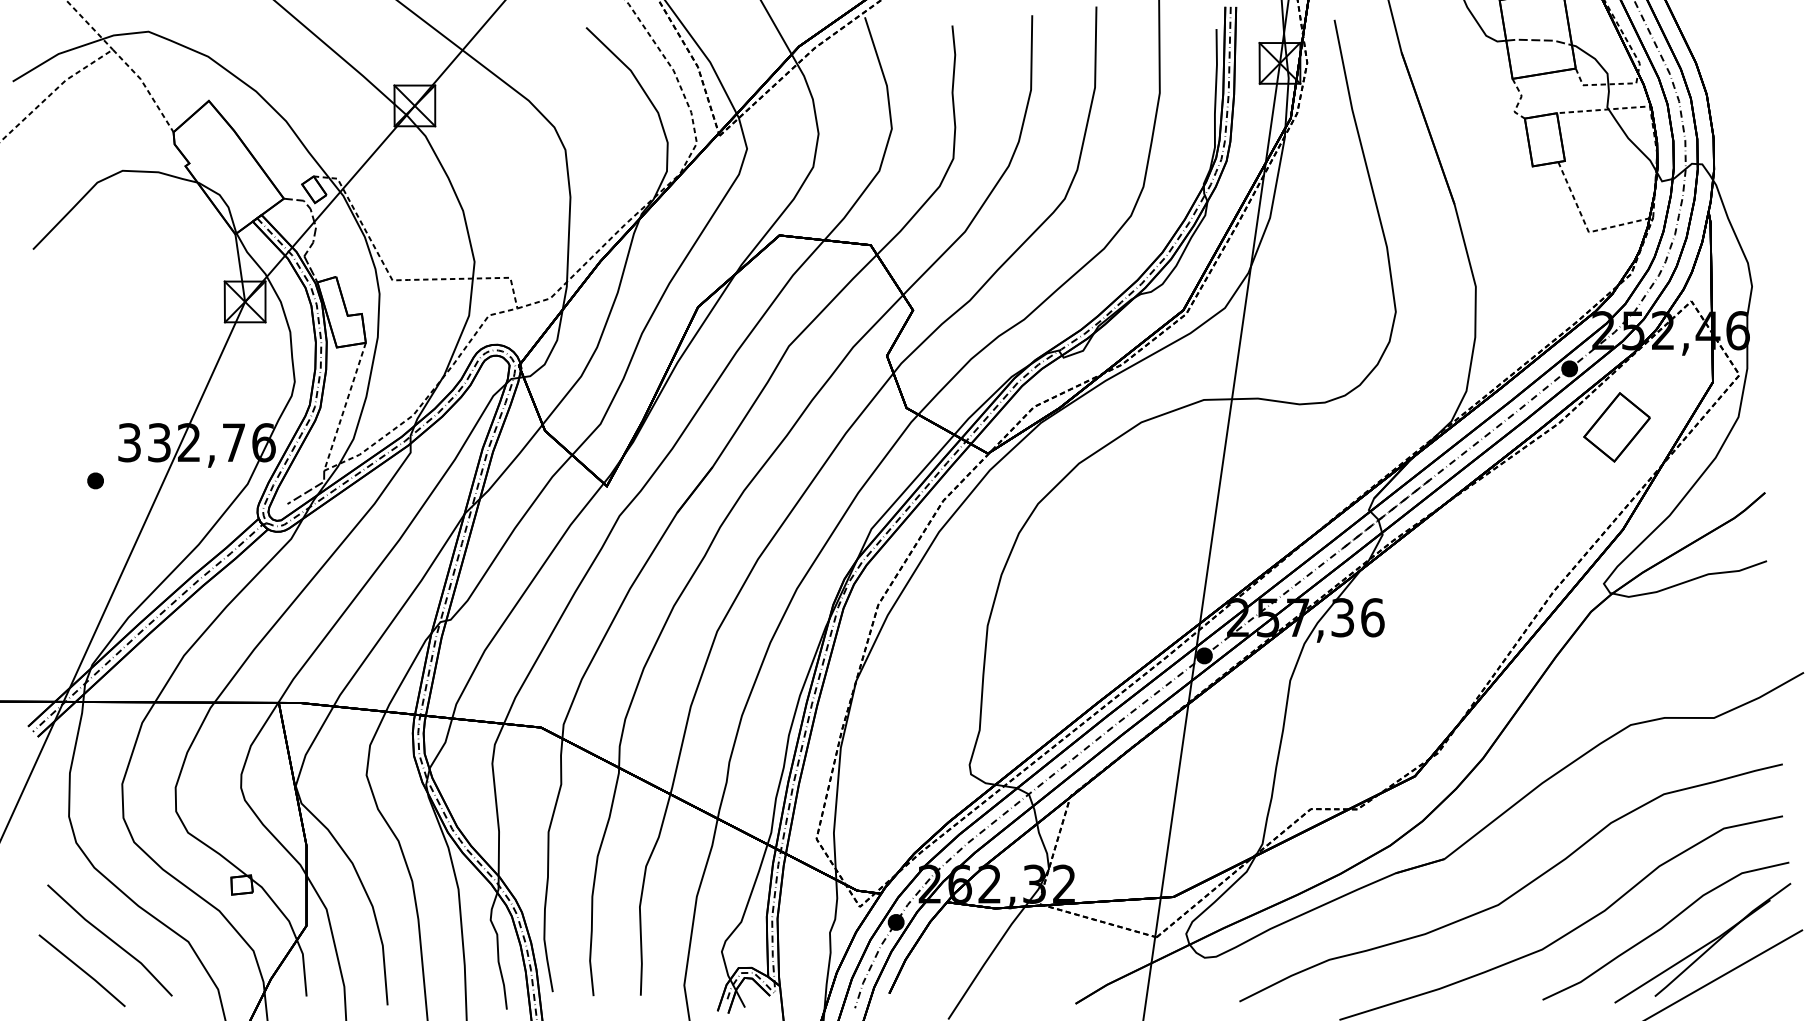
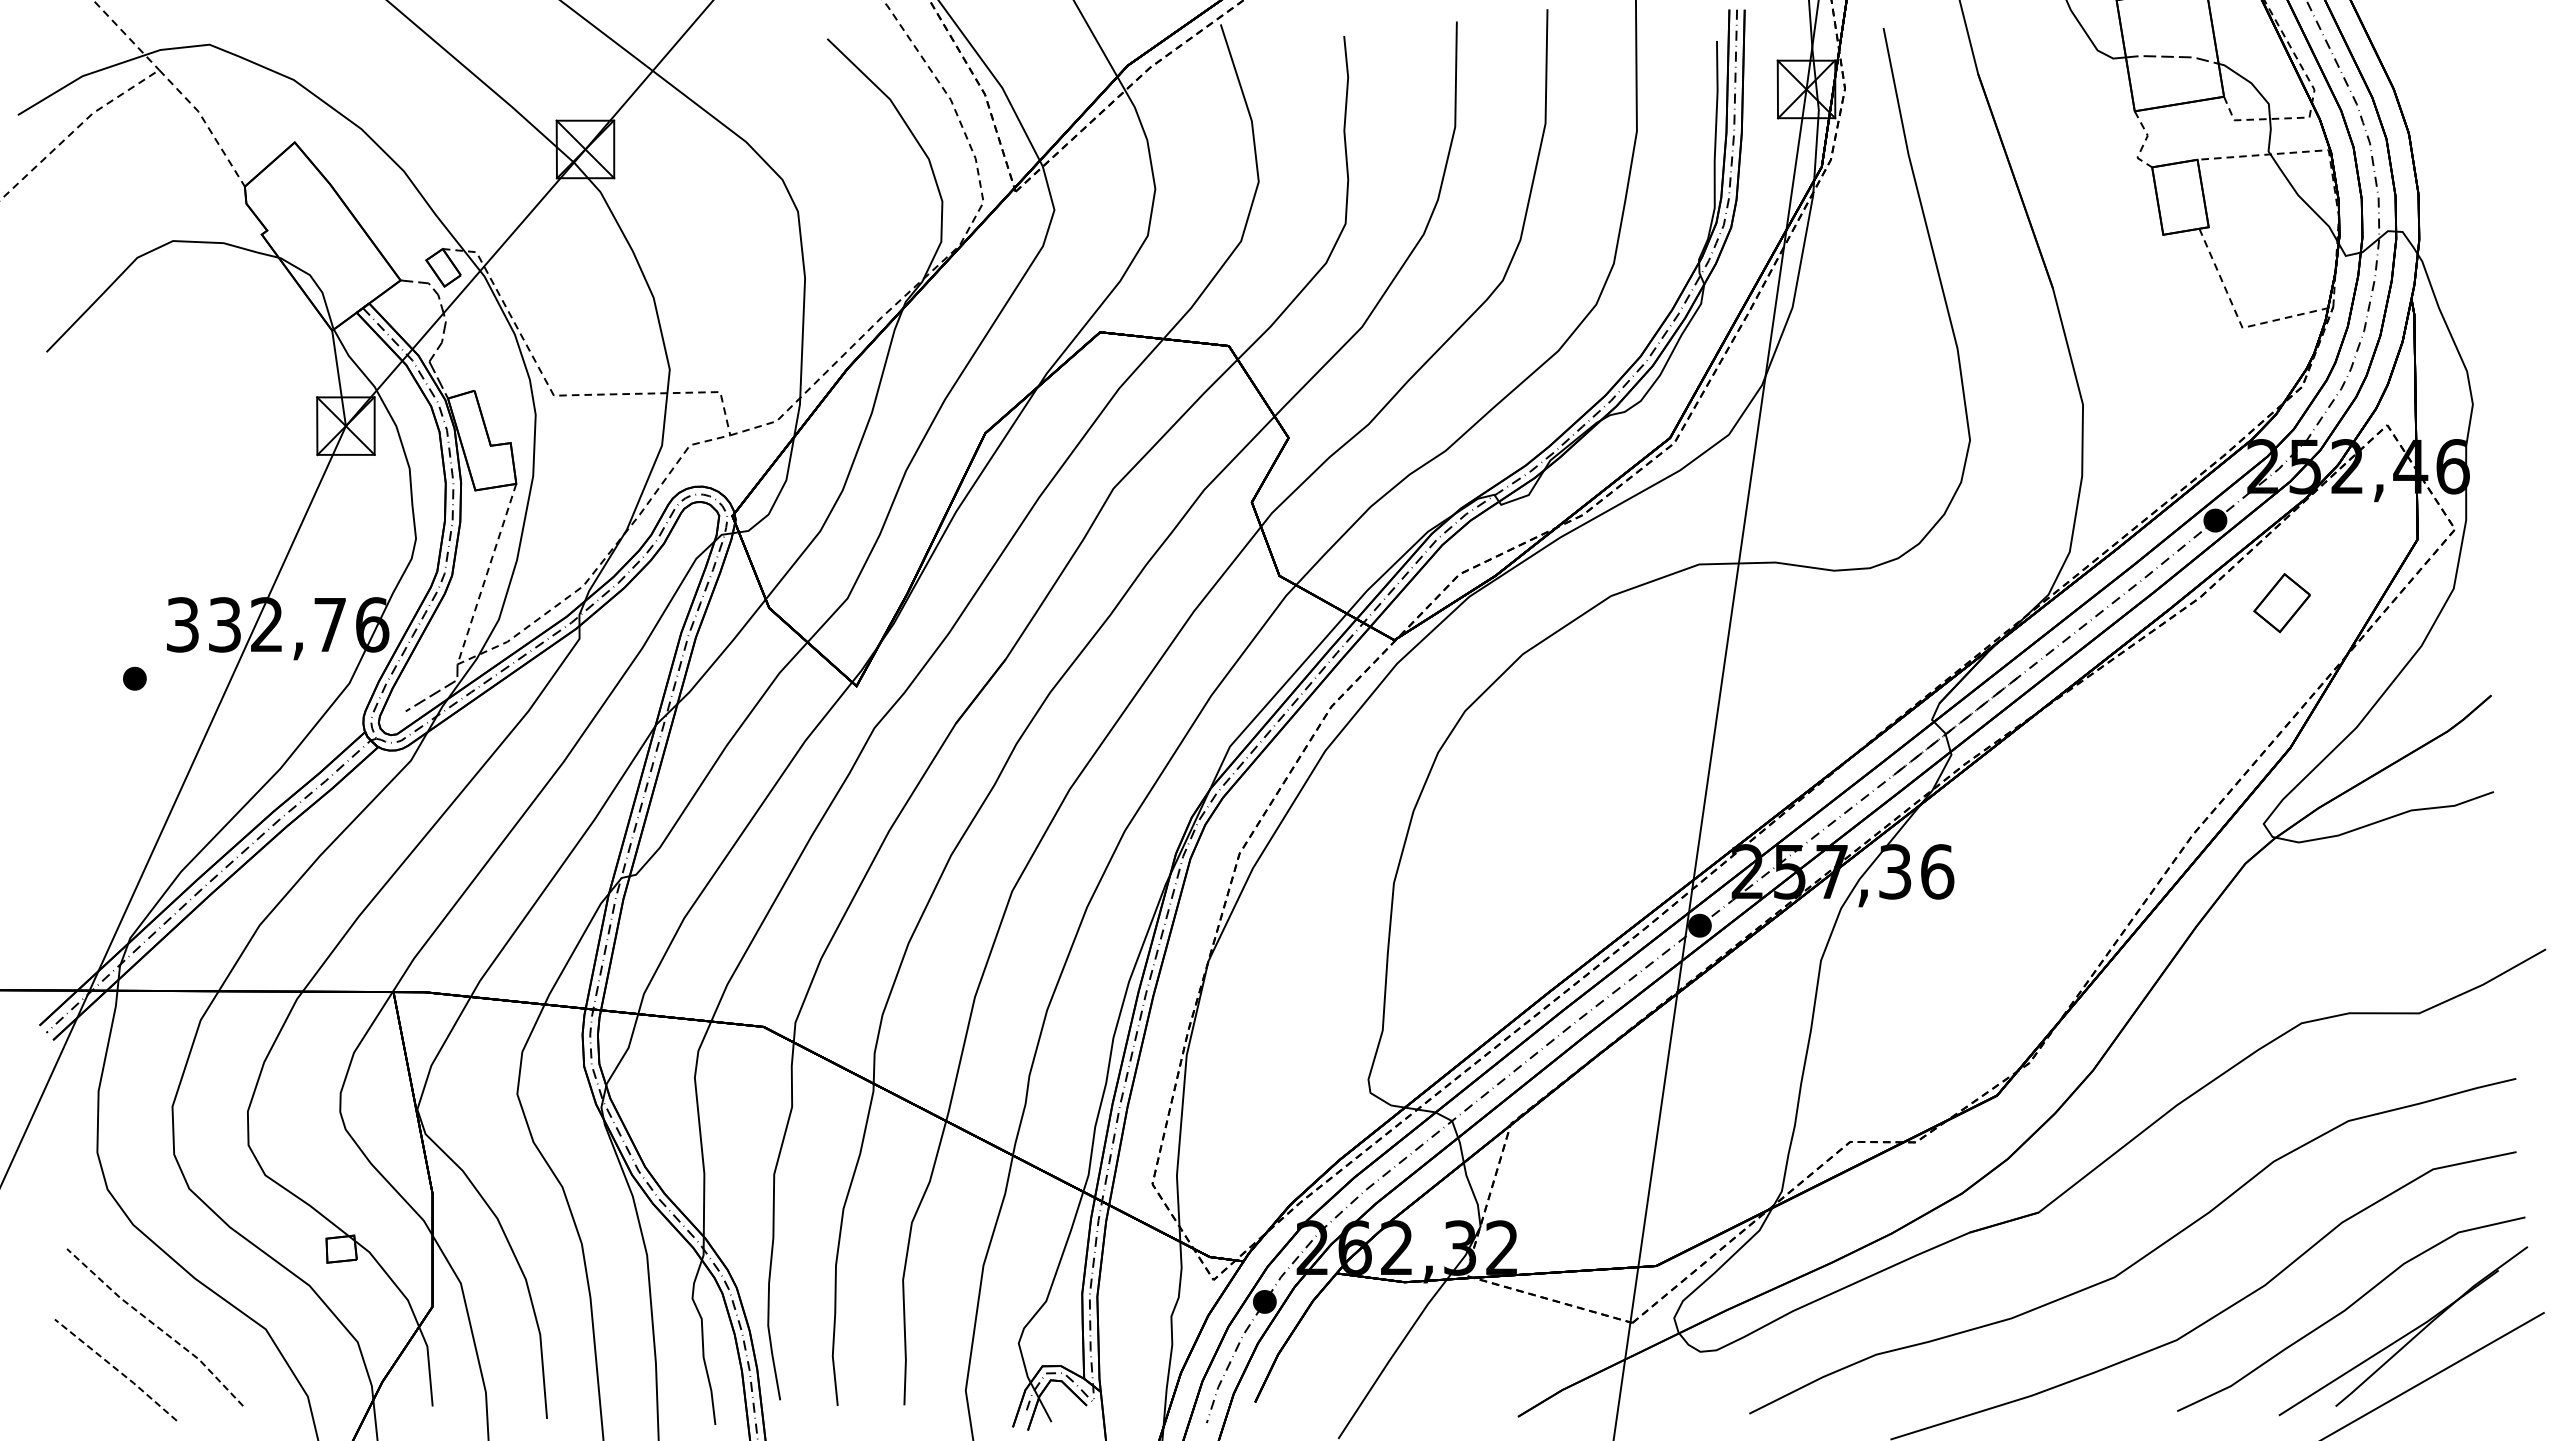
part: (1616, 426) -> (2281, 602), size x0.6
line: (110, 939) -> (156, 1326), solid -> dashed
line: (82, 970) -> (116, 1369), solid -> dashed

